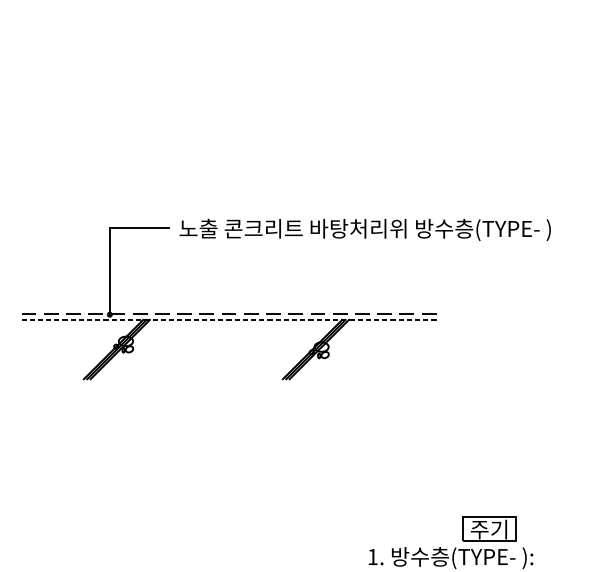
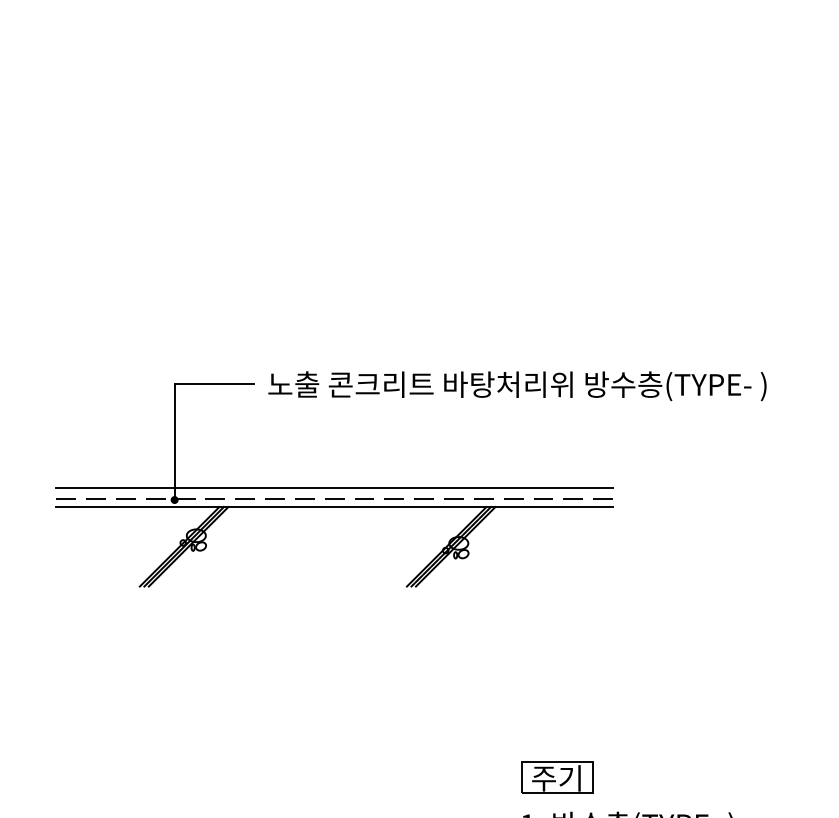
line: (228, 305) -> (334, 487), added
line: (228, 320) -> (334, 507), dashed -> solid
part: (489, 528) -> (557, 777), moved

